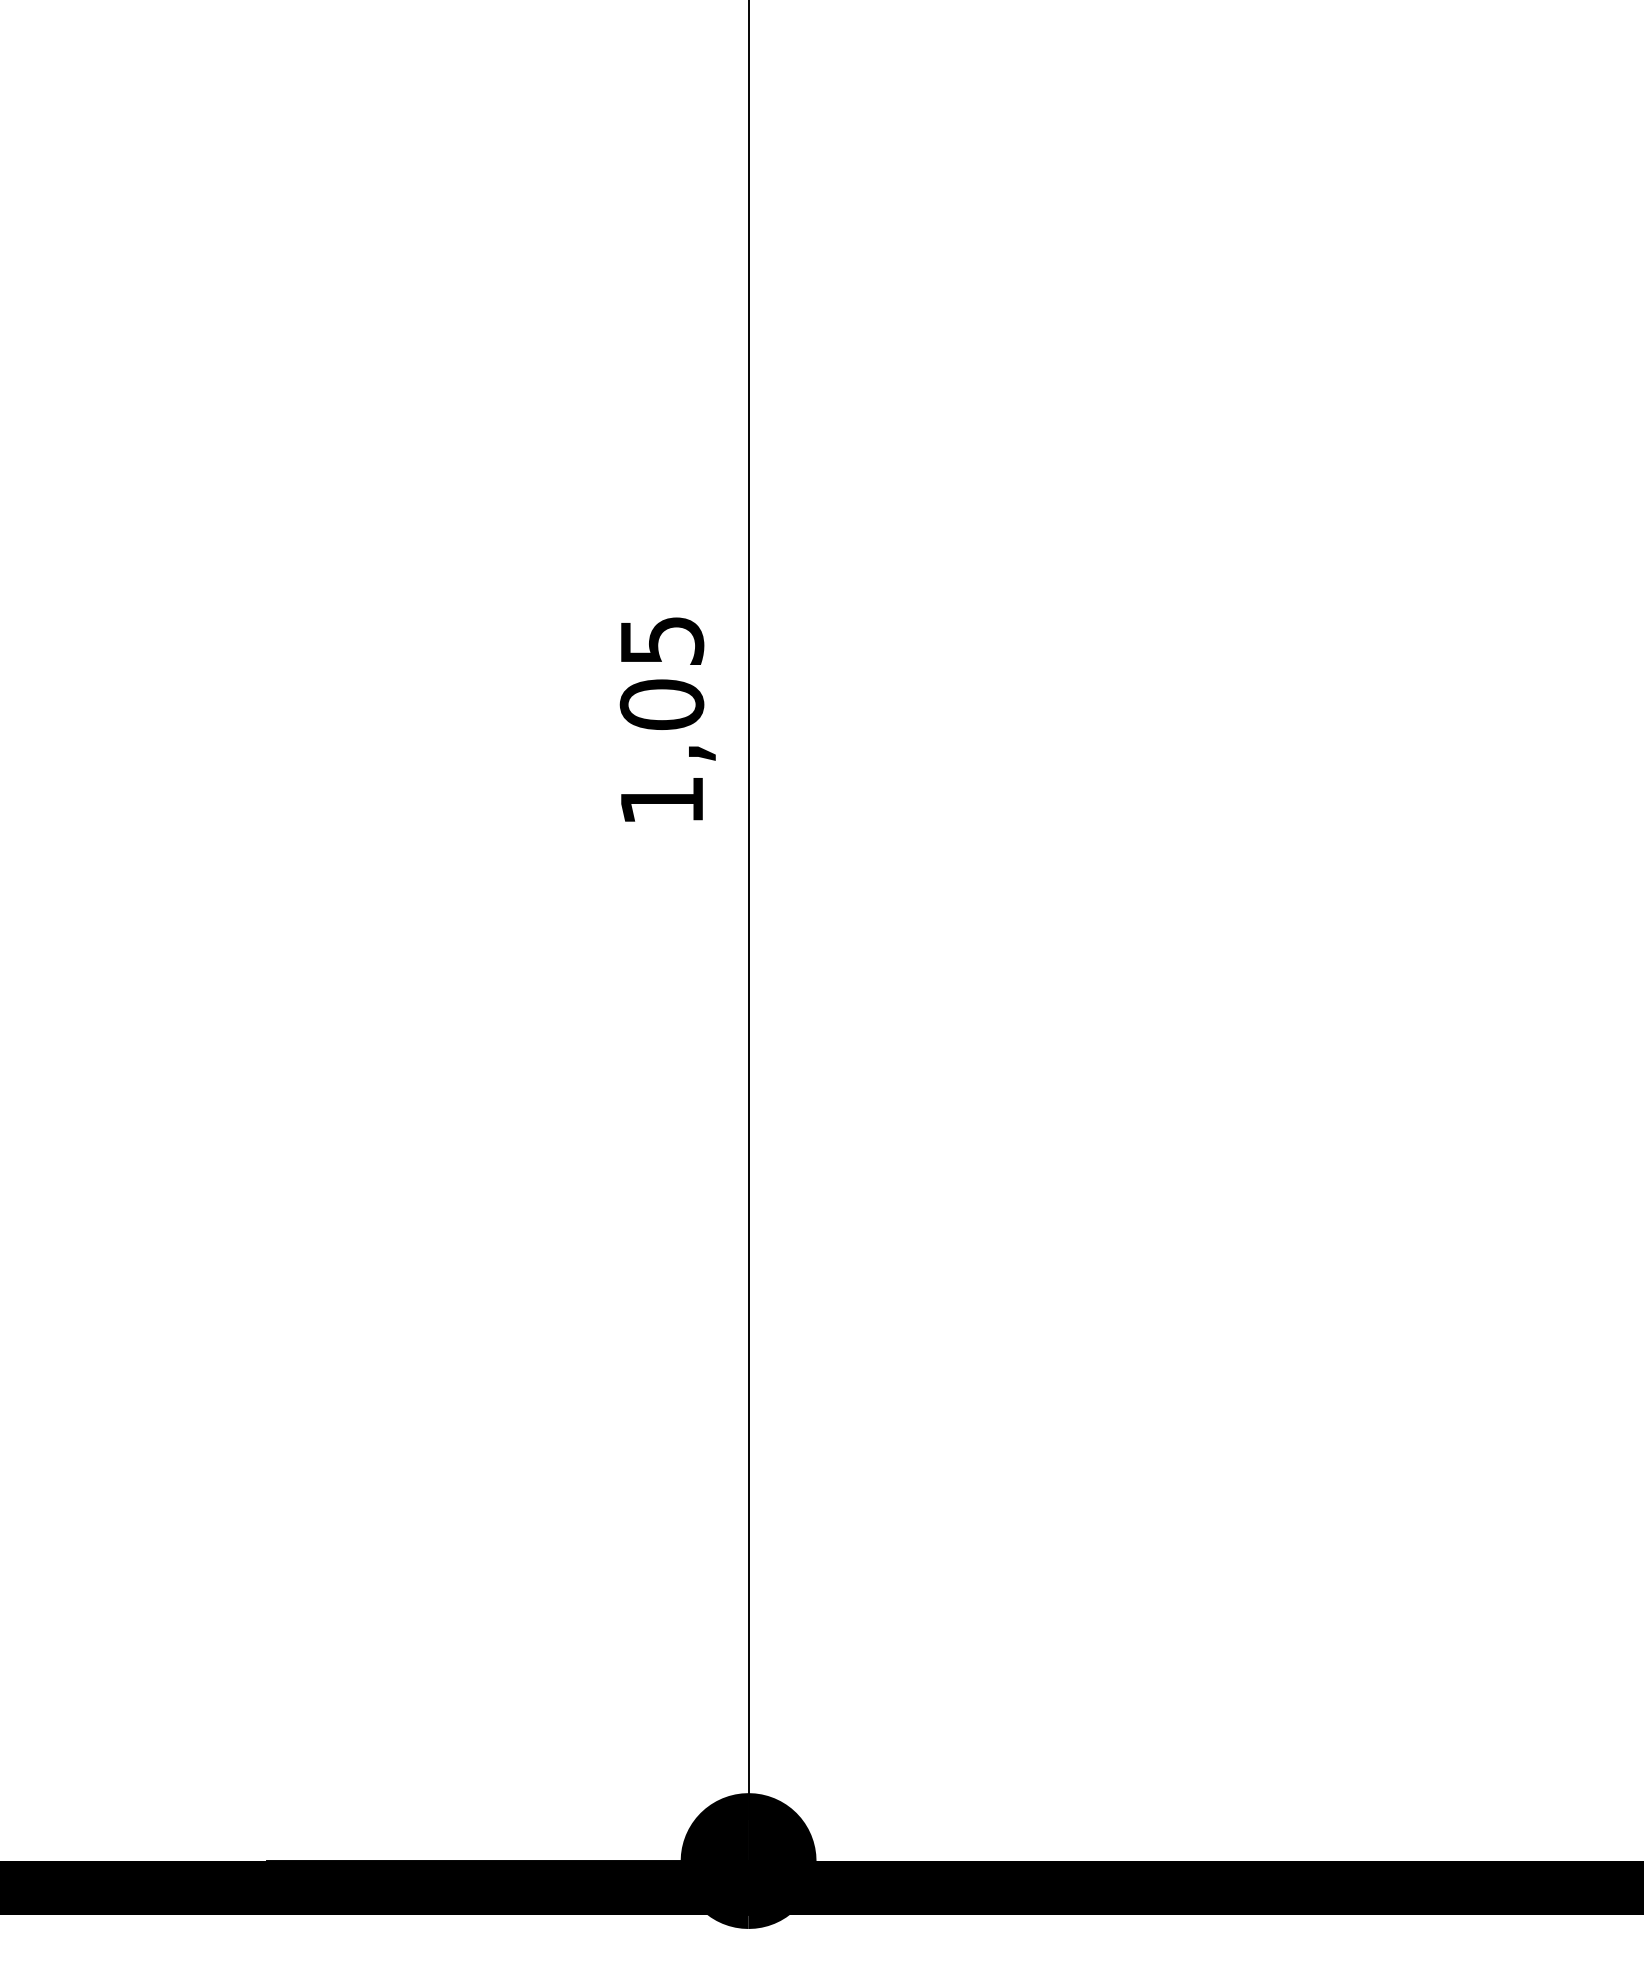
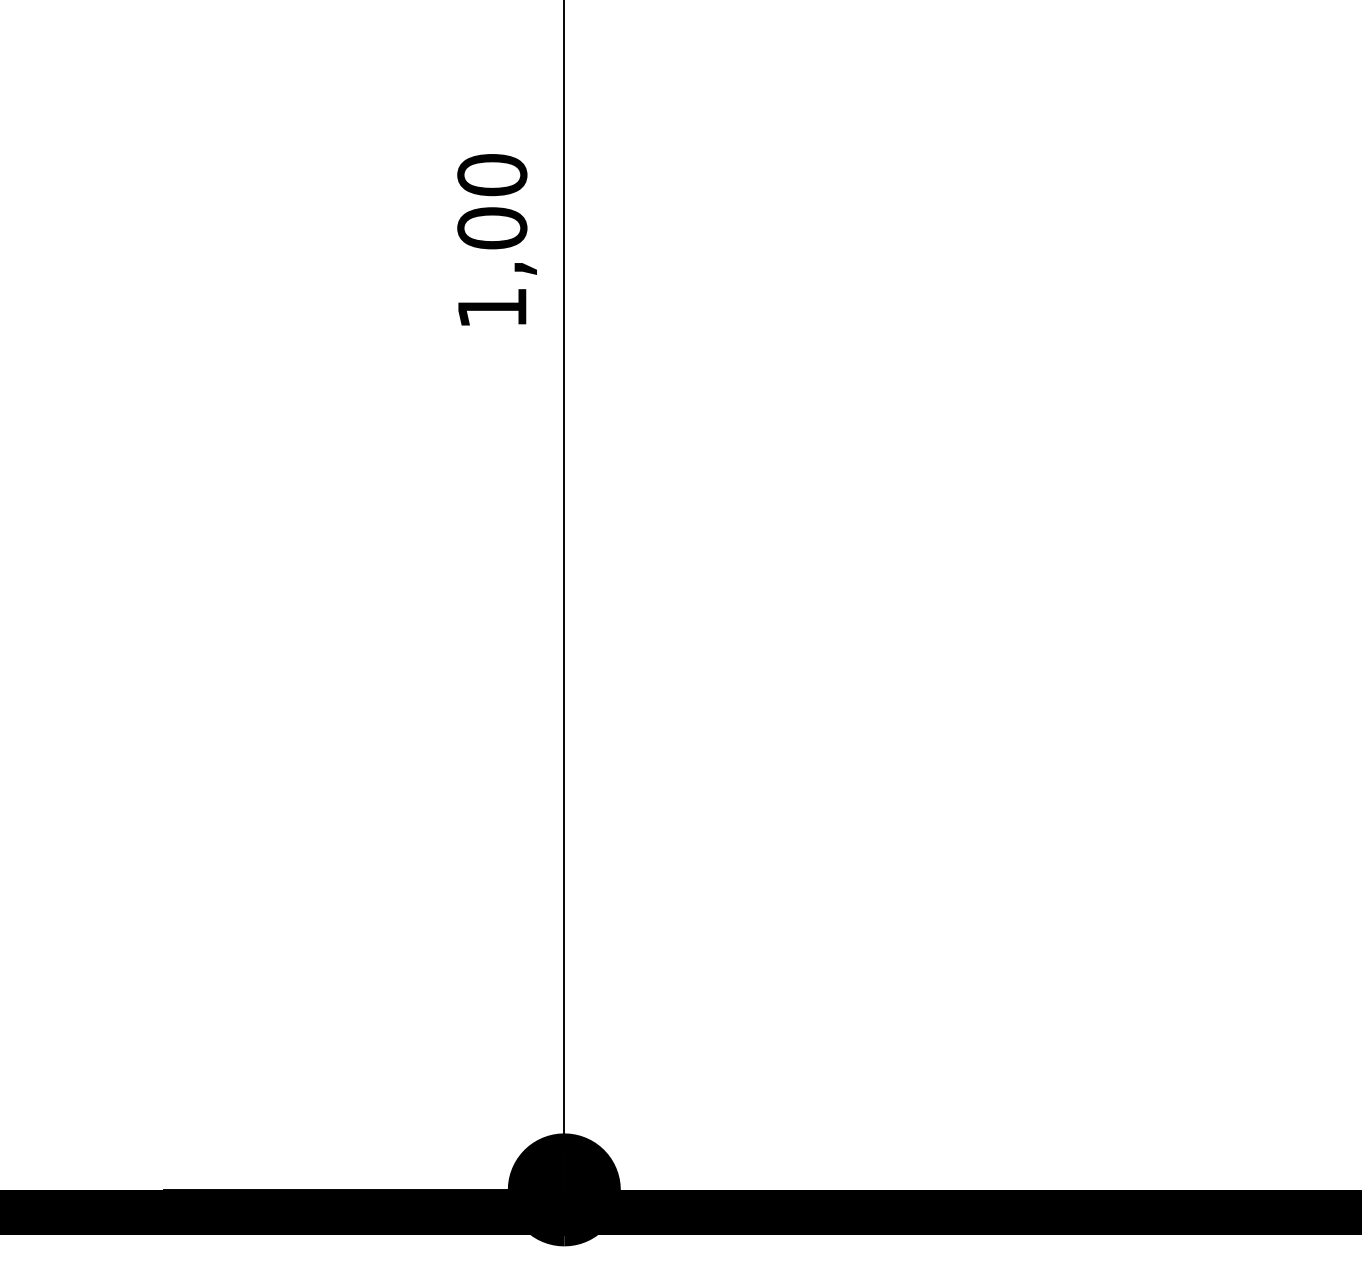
text: (661, 640) -> (491, 174), 1,05 -> 1,00

